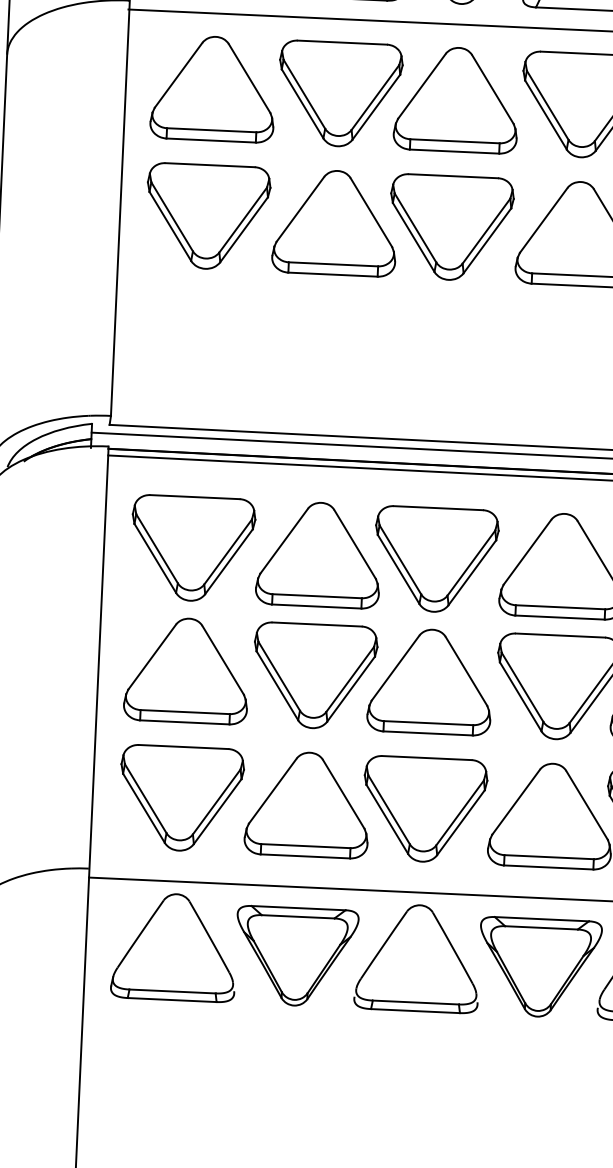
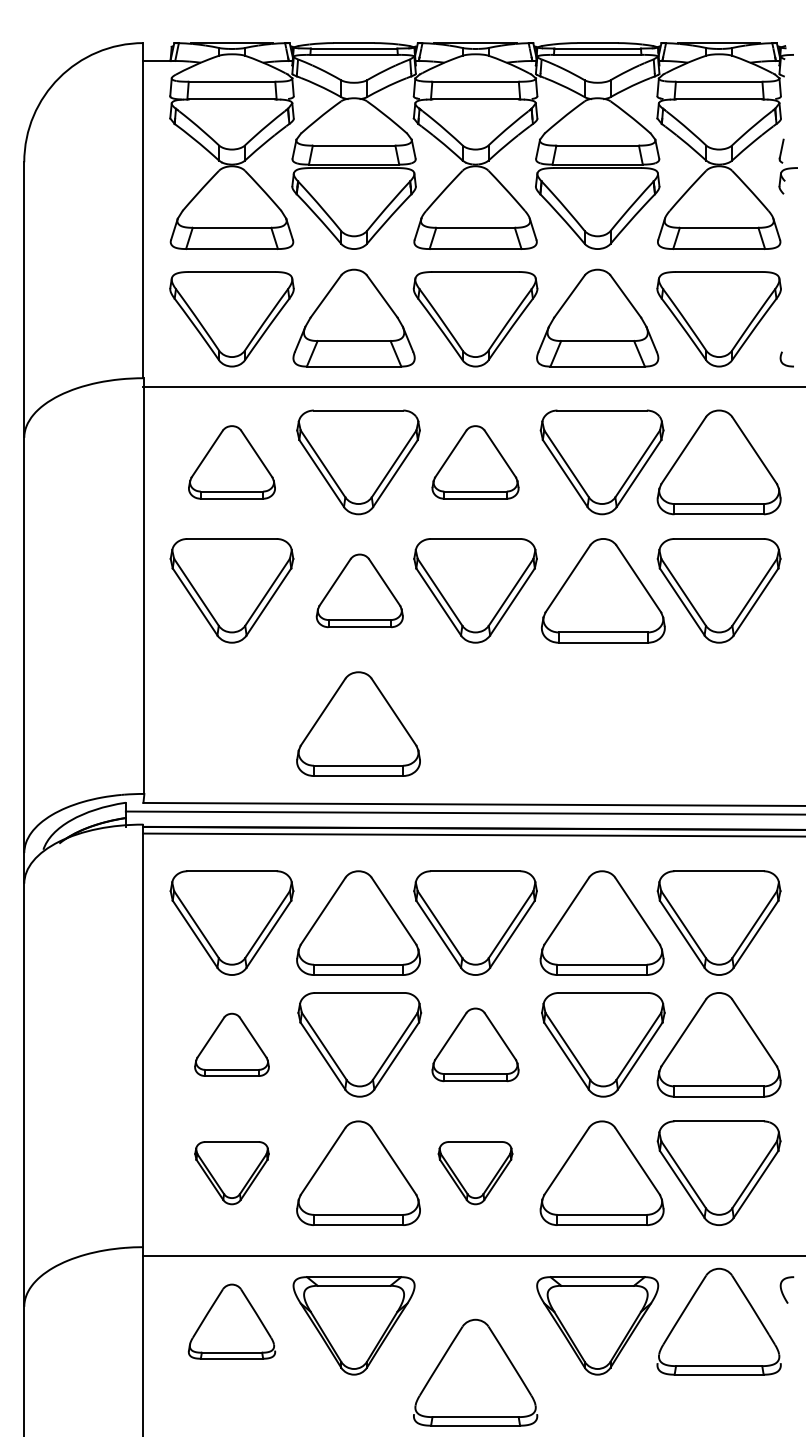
part: (213, 88) -> (231, 462), size x0.7
part: (456, 99) -> (475, 462), size x0.7
part: (335, 222) -> (359, 590), size x0.7
part: (328, 355) -> (358, 723), added
part: (186, 670) -> (231, 1044), size x0.6
part: (430, 681) -> (475, 1044), size x0.7
part: (180, 798) -> (231, 1172), size x0.6
part: (424, 809) -> (475, 1172), size x0.6
part: (174, 946) -> (231, 1321), size x0.7
part: (417, 957) -> (475, 1372), moved

